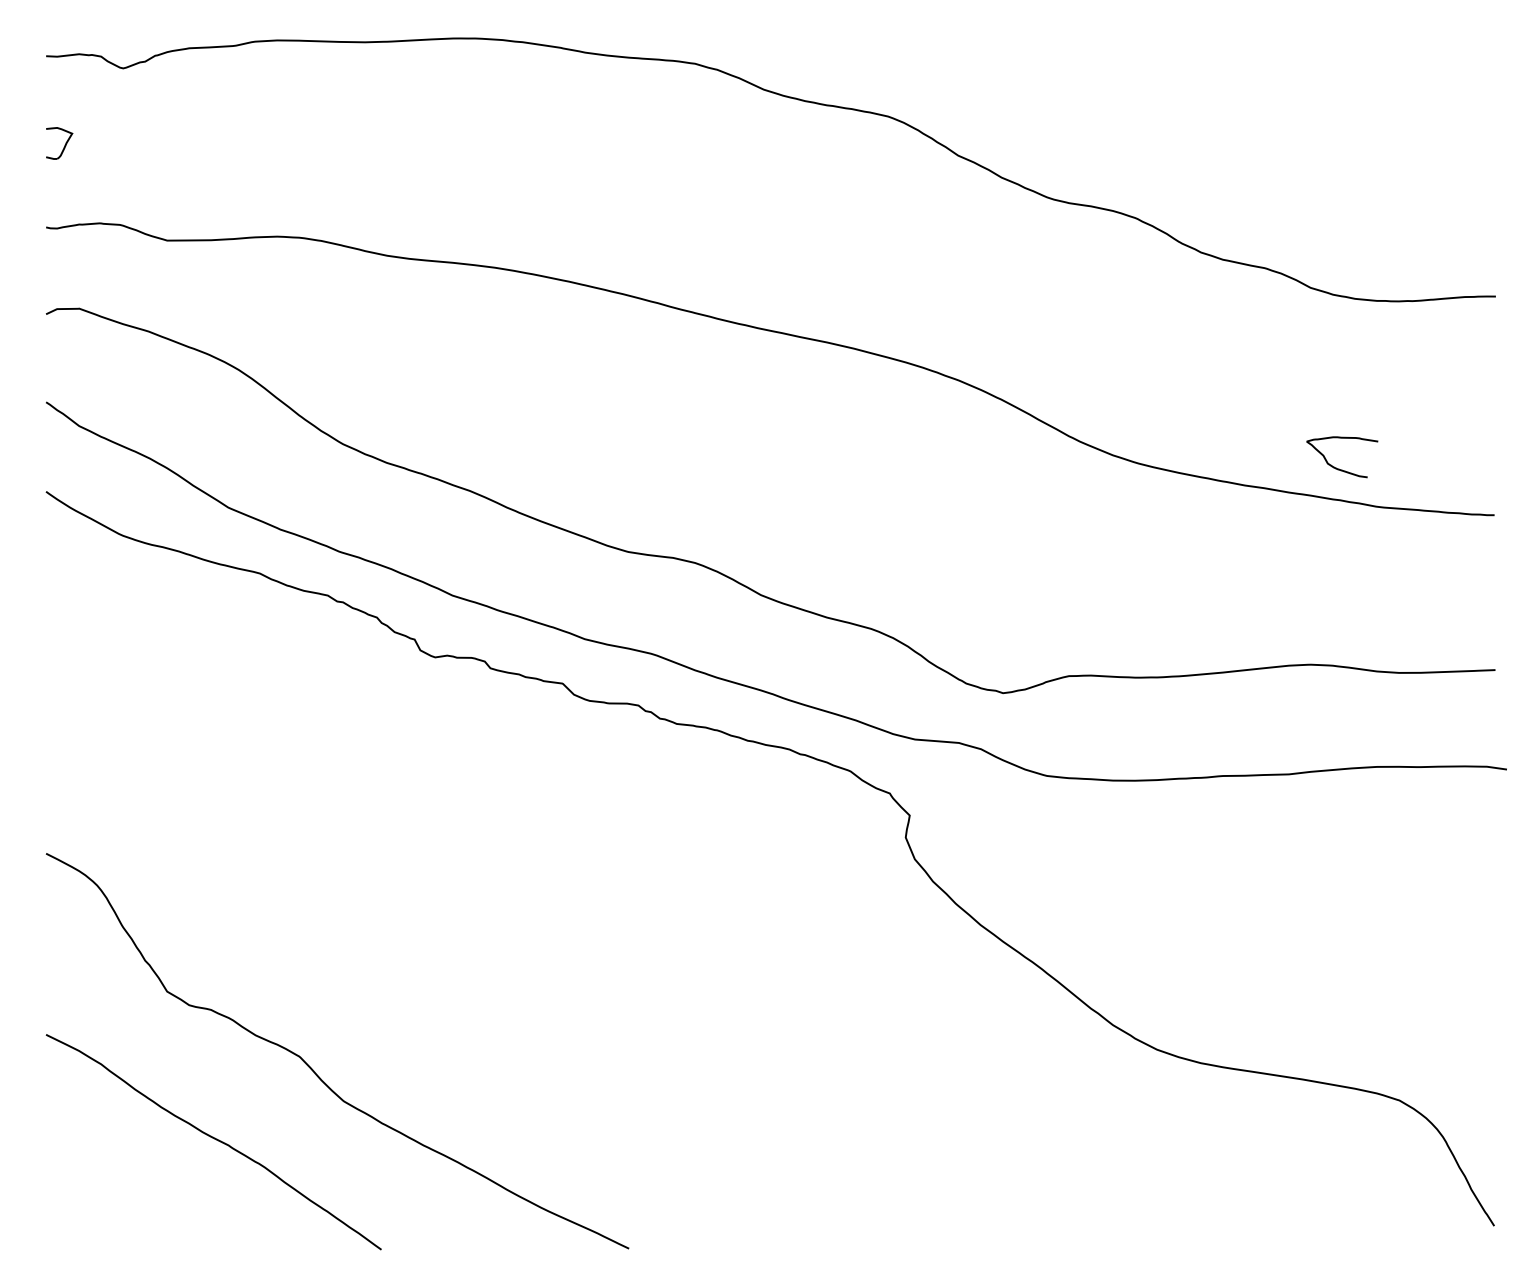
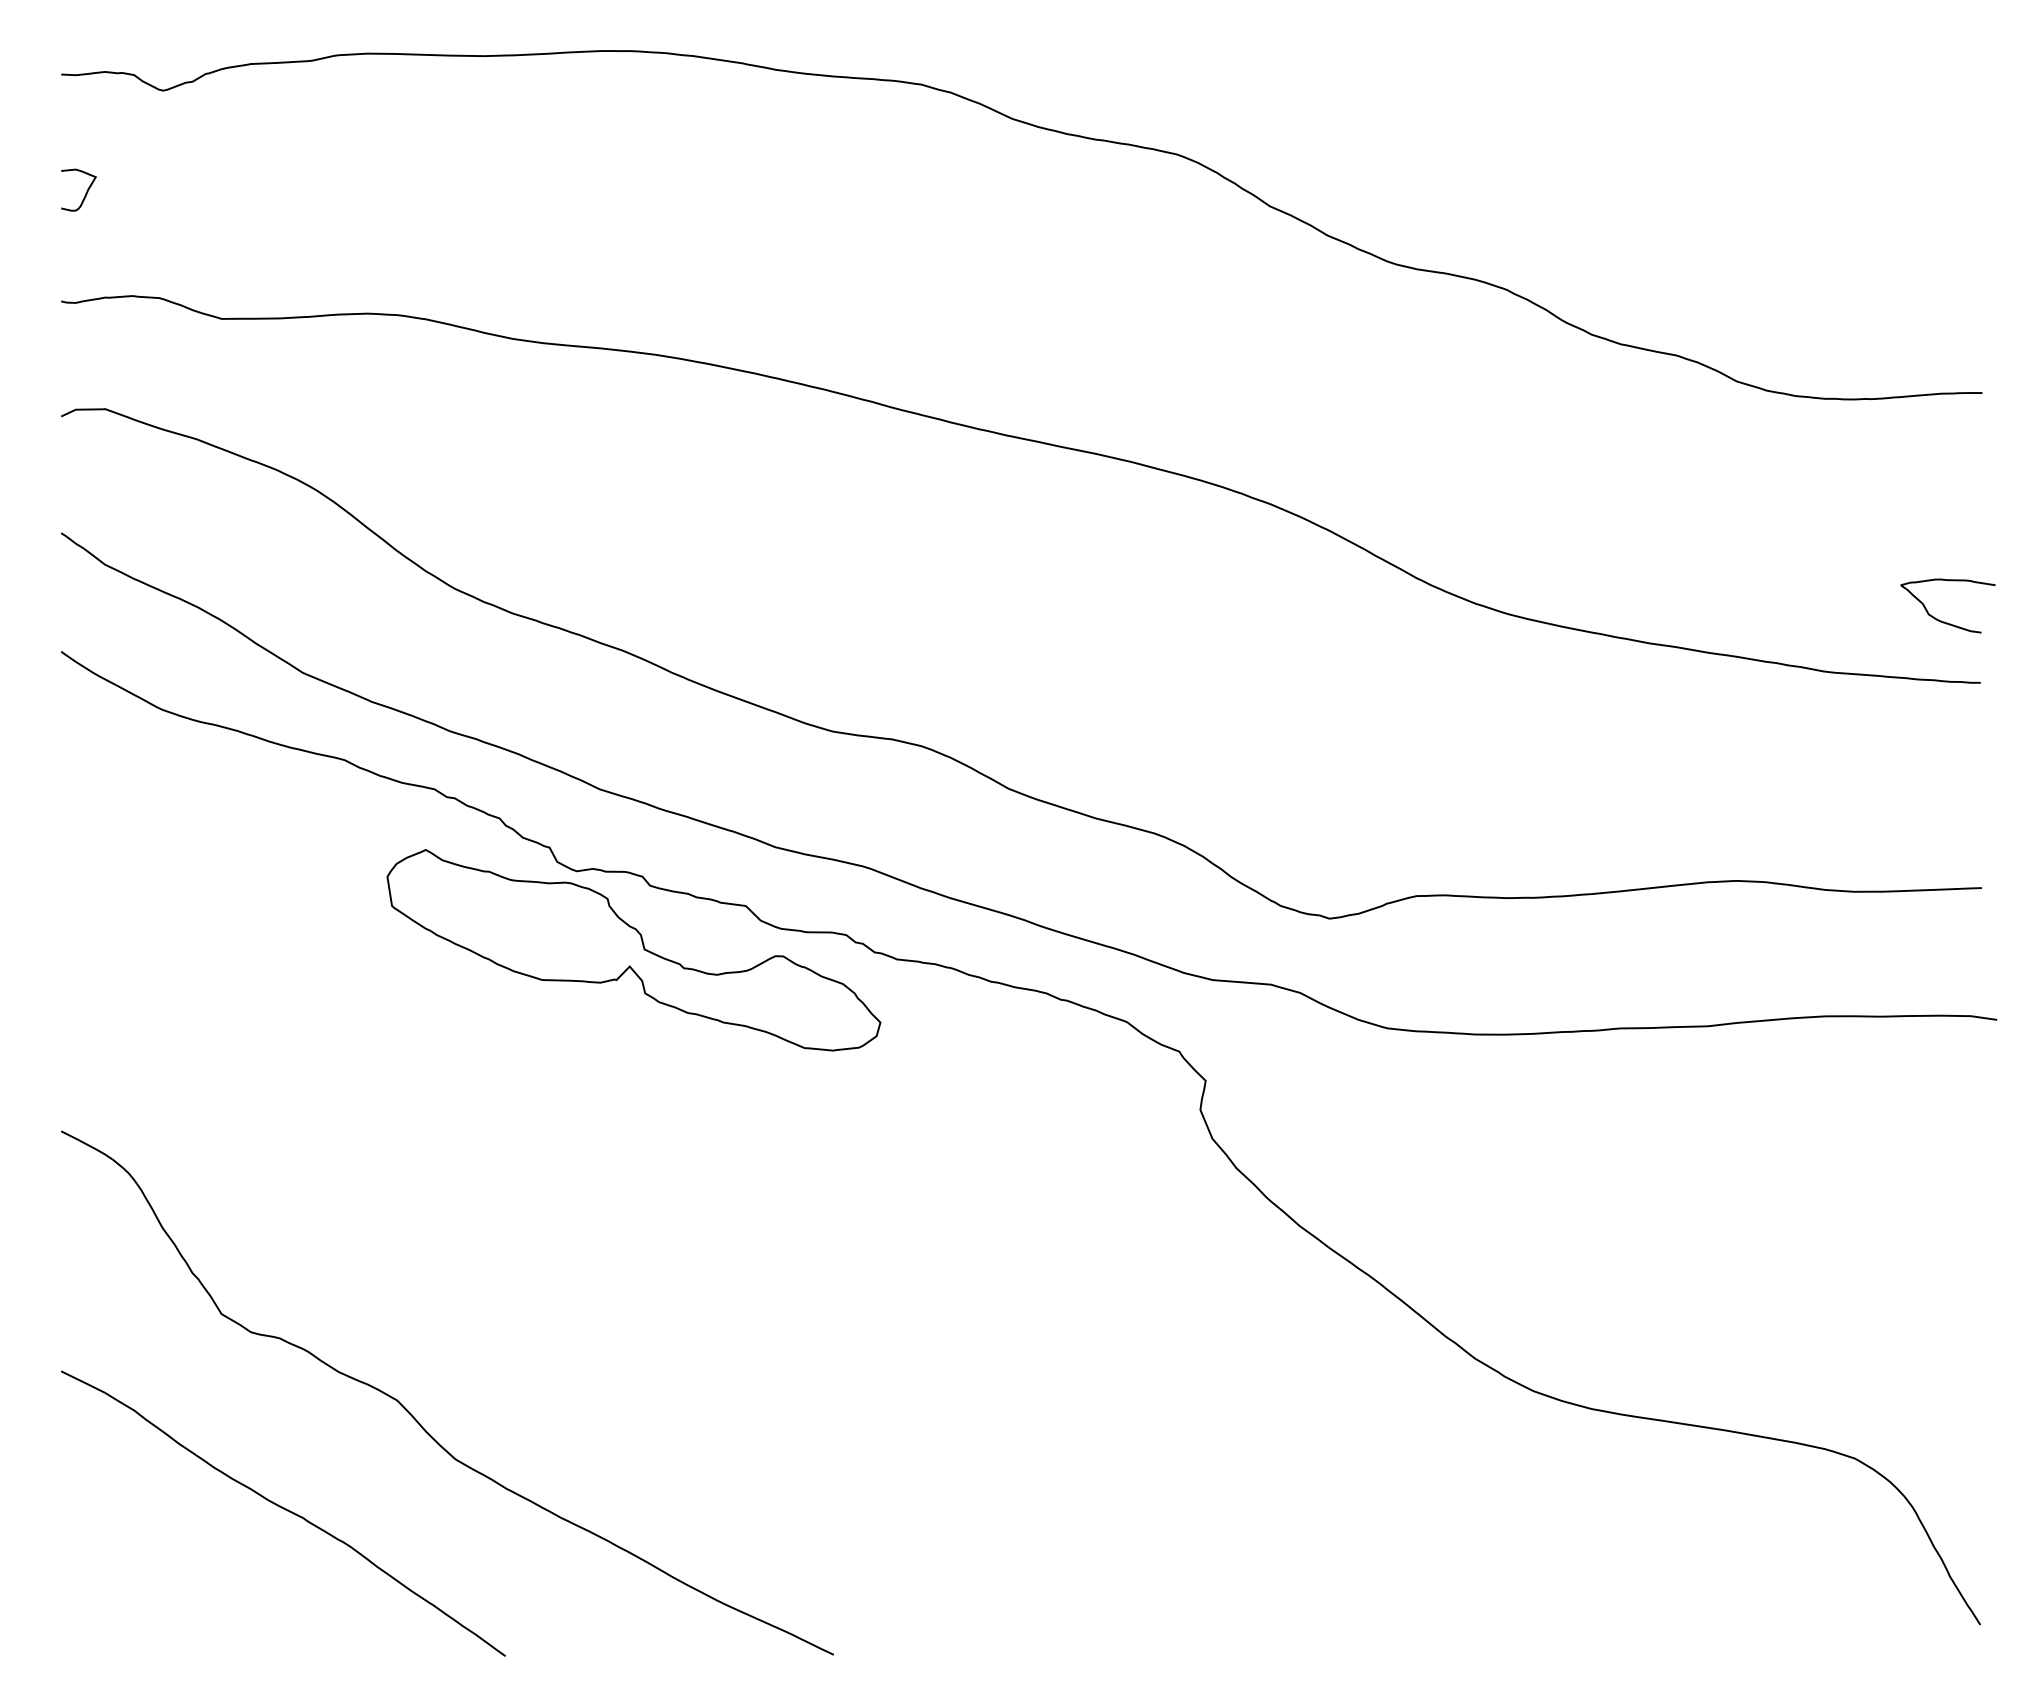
curve: (1335, 467) -> (1939, 619), moved
part: (477, 717) -> (633, 950), added

